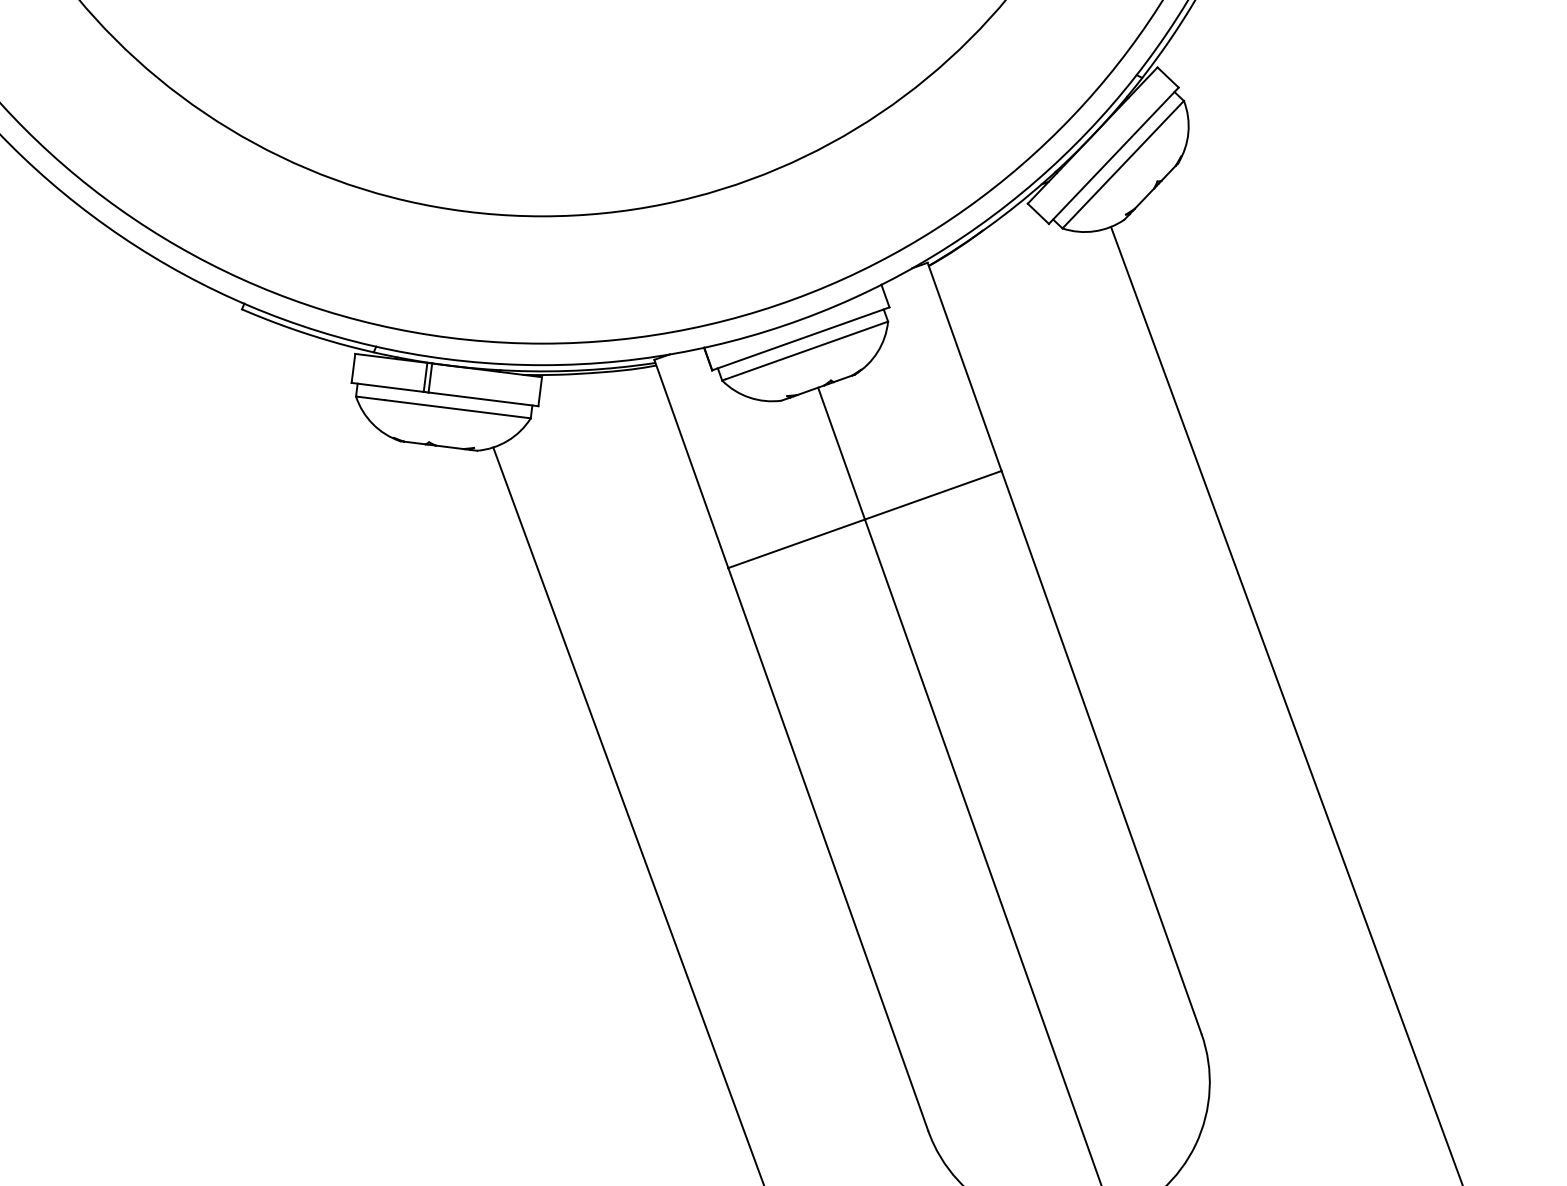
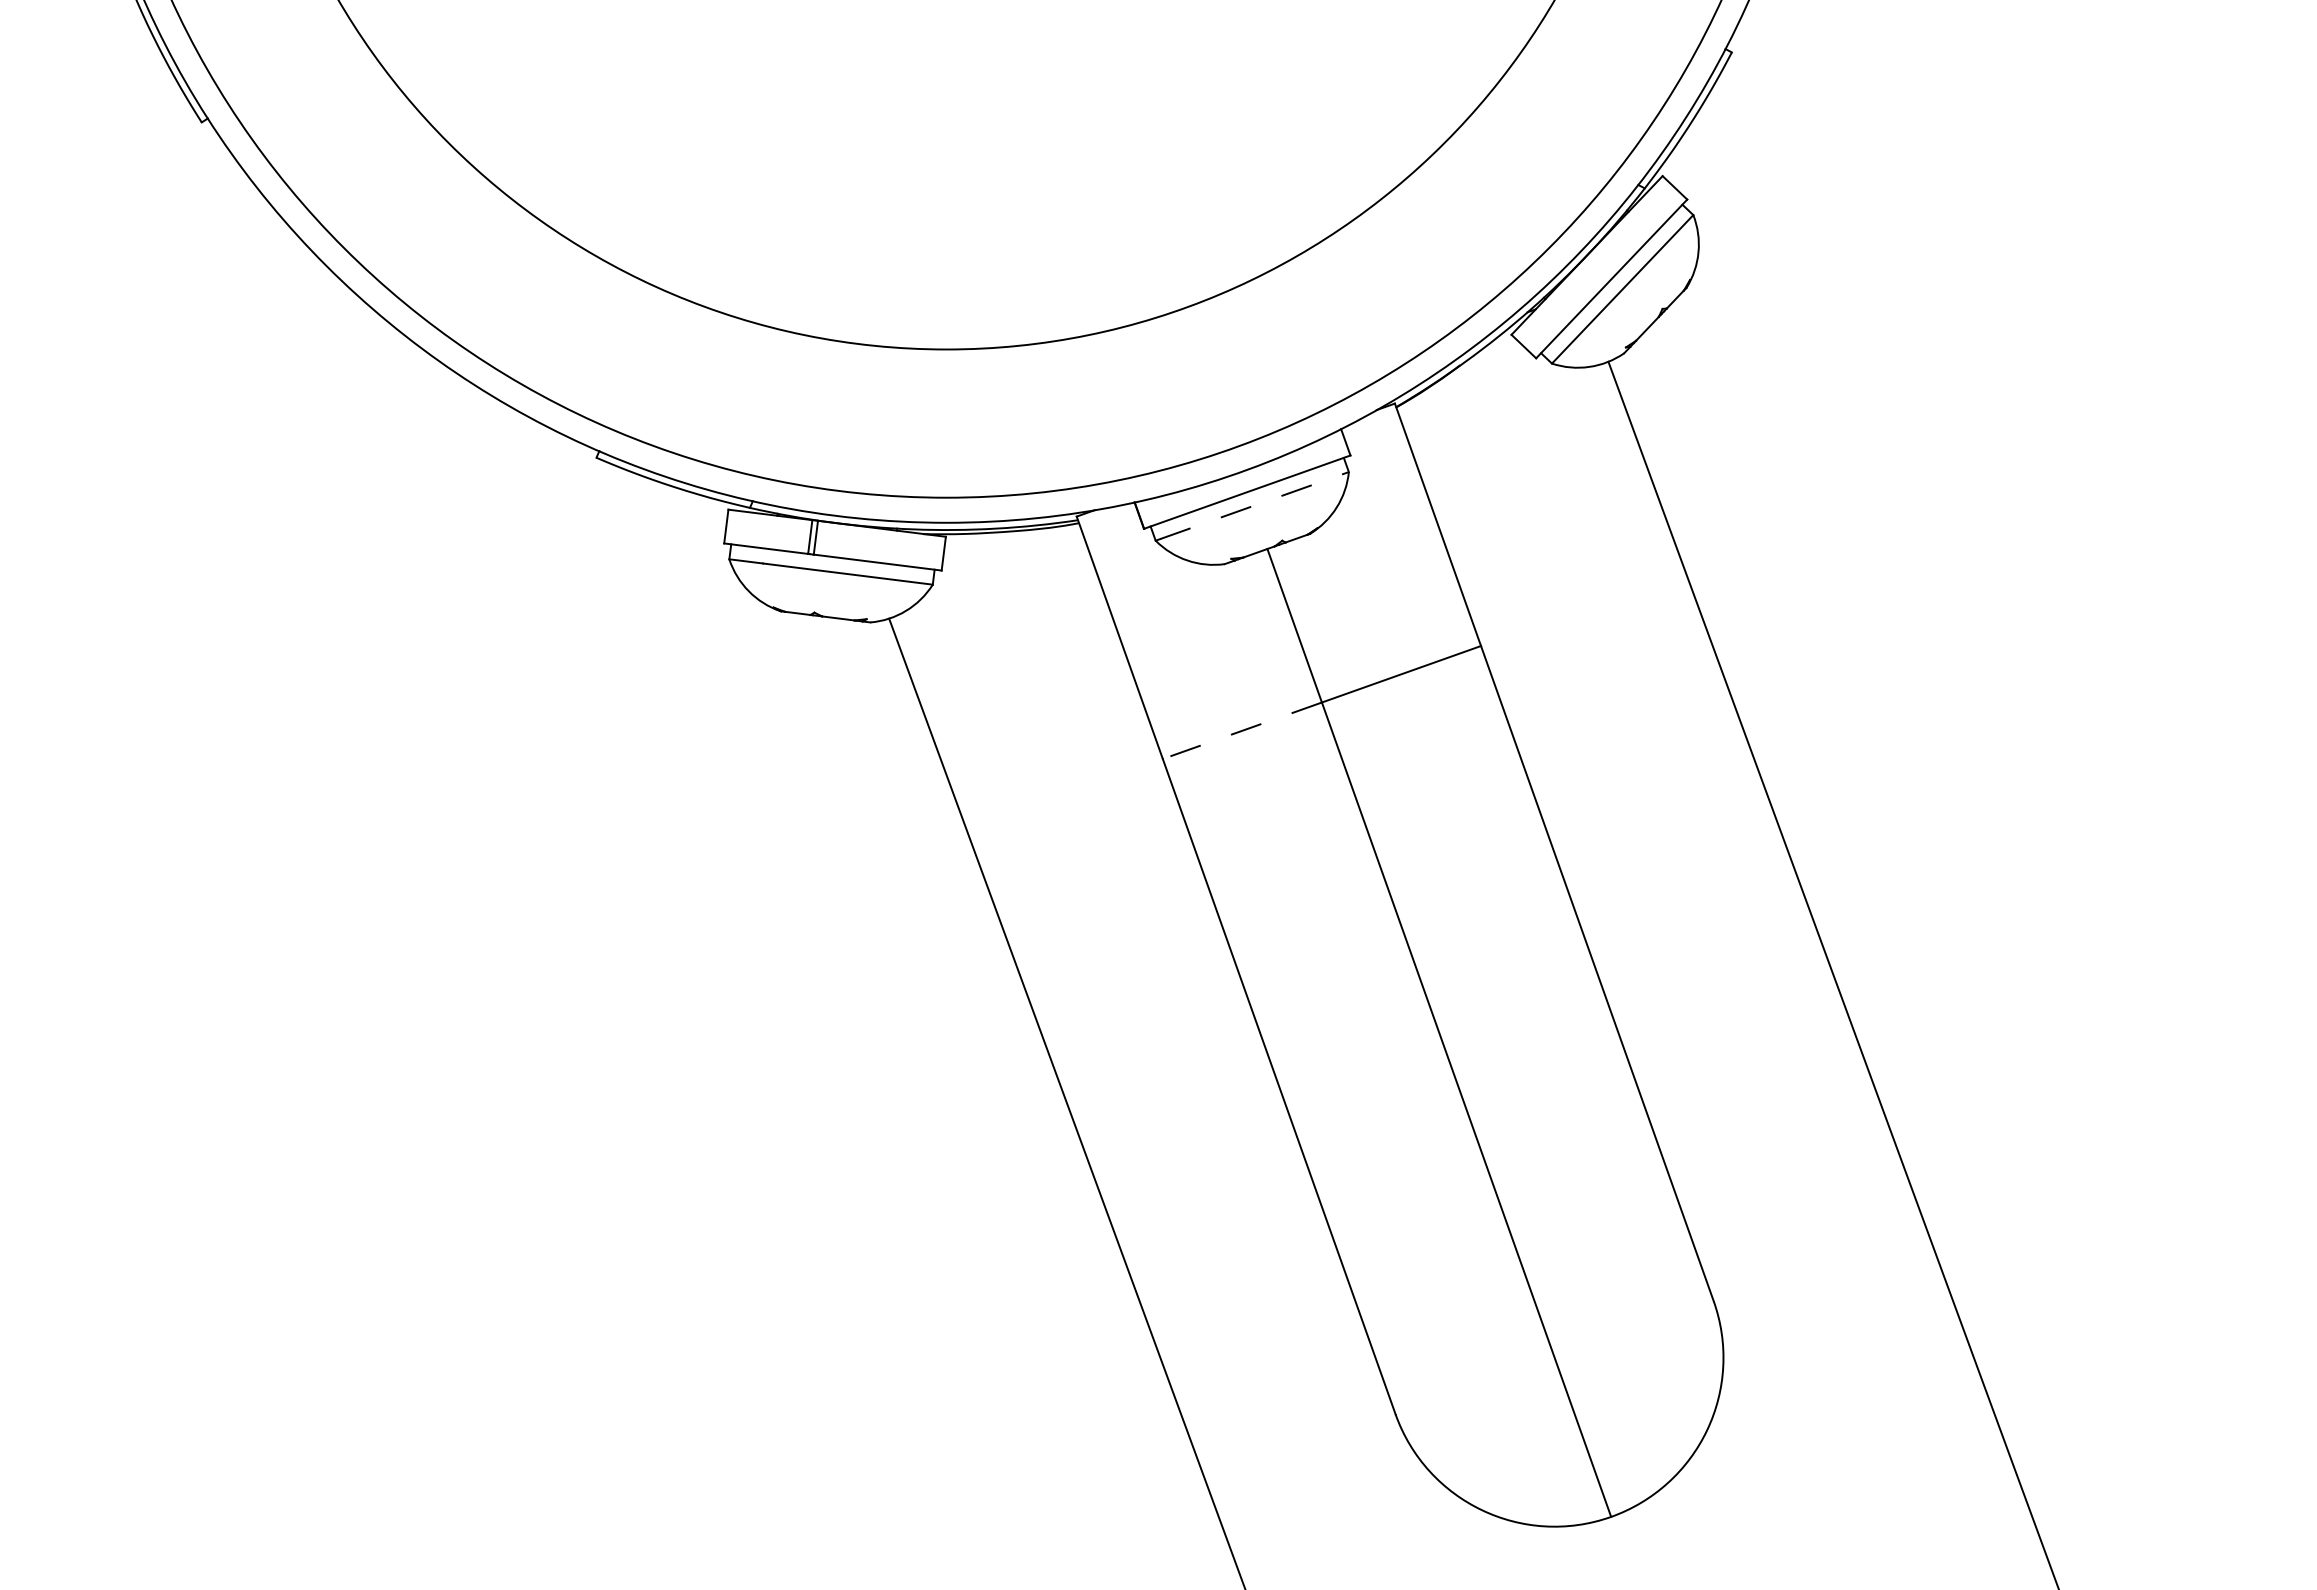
line: (807, 350) -> (1255, 505), solid -> dashed
line: (795, 543) -> (1241, 730), solid -> dashed

